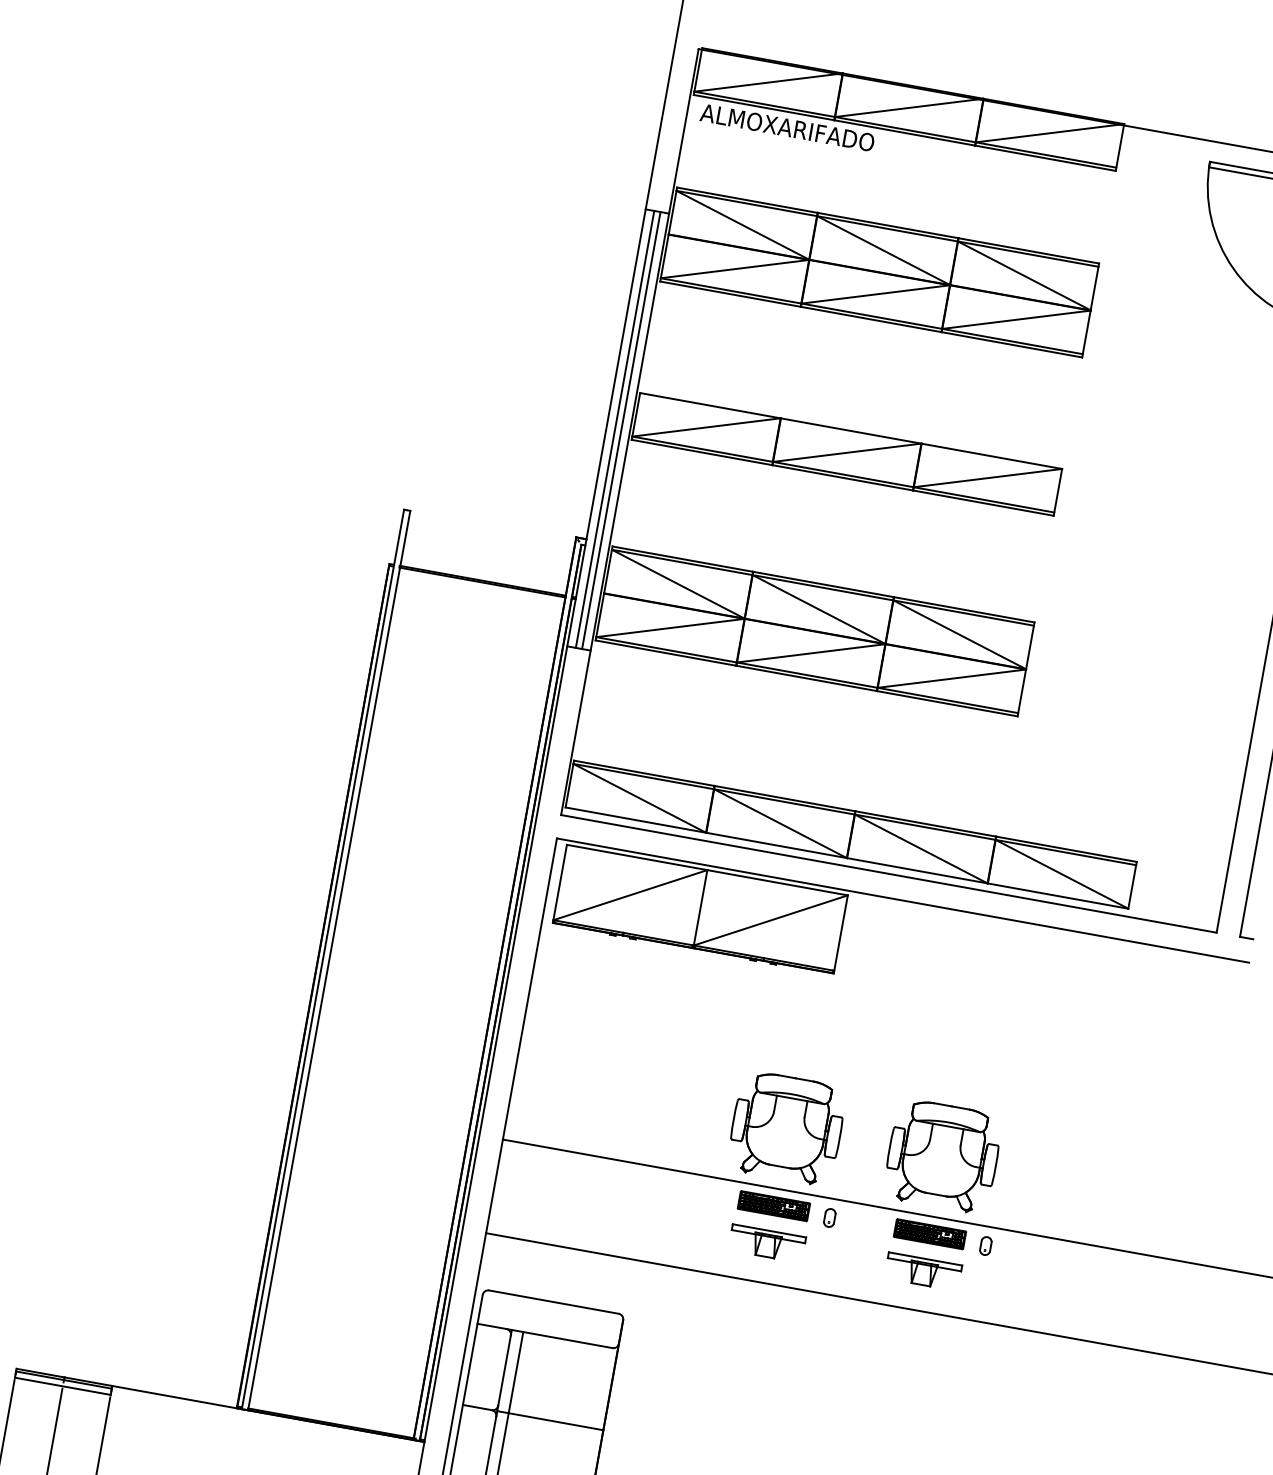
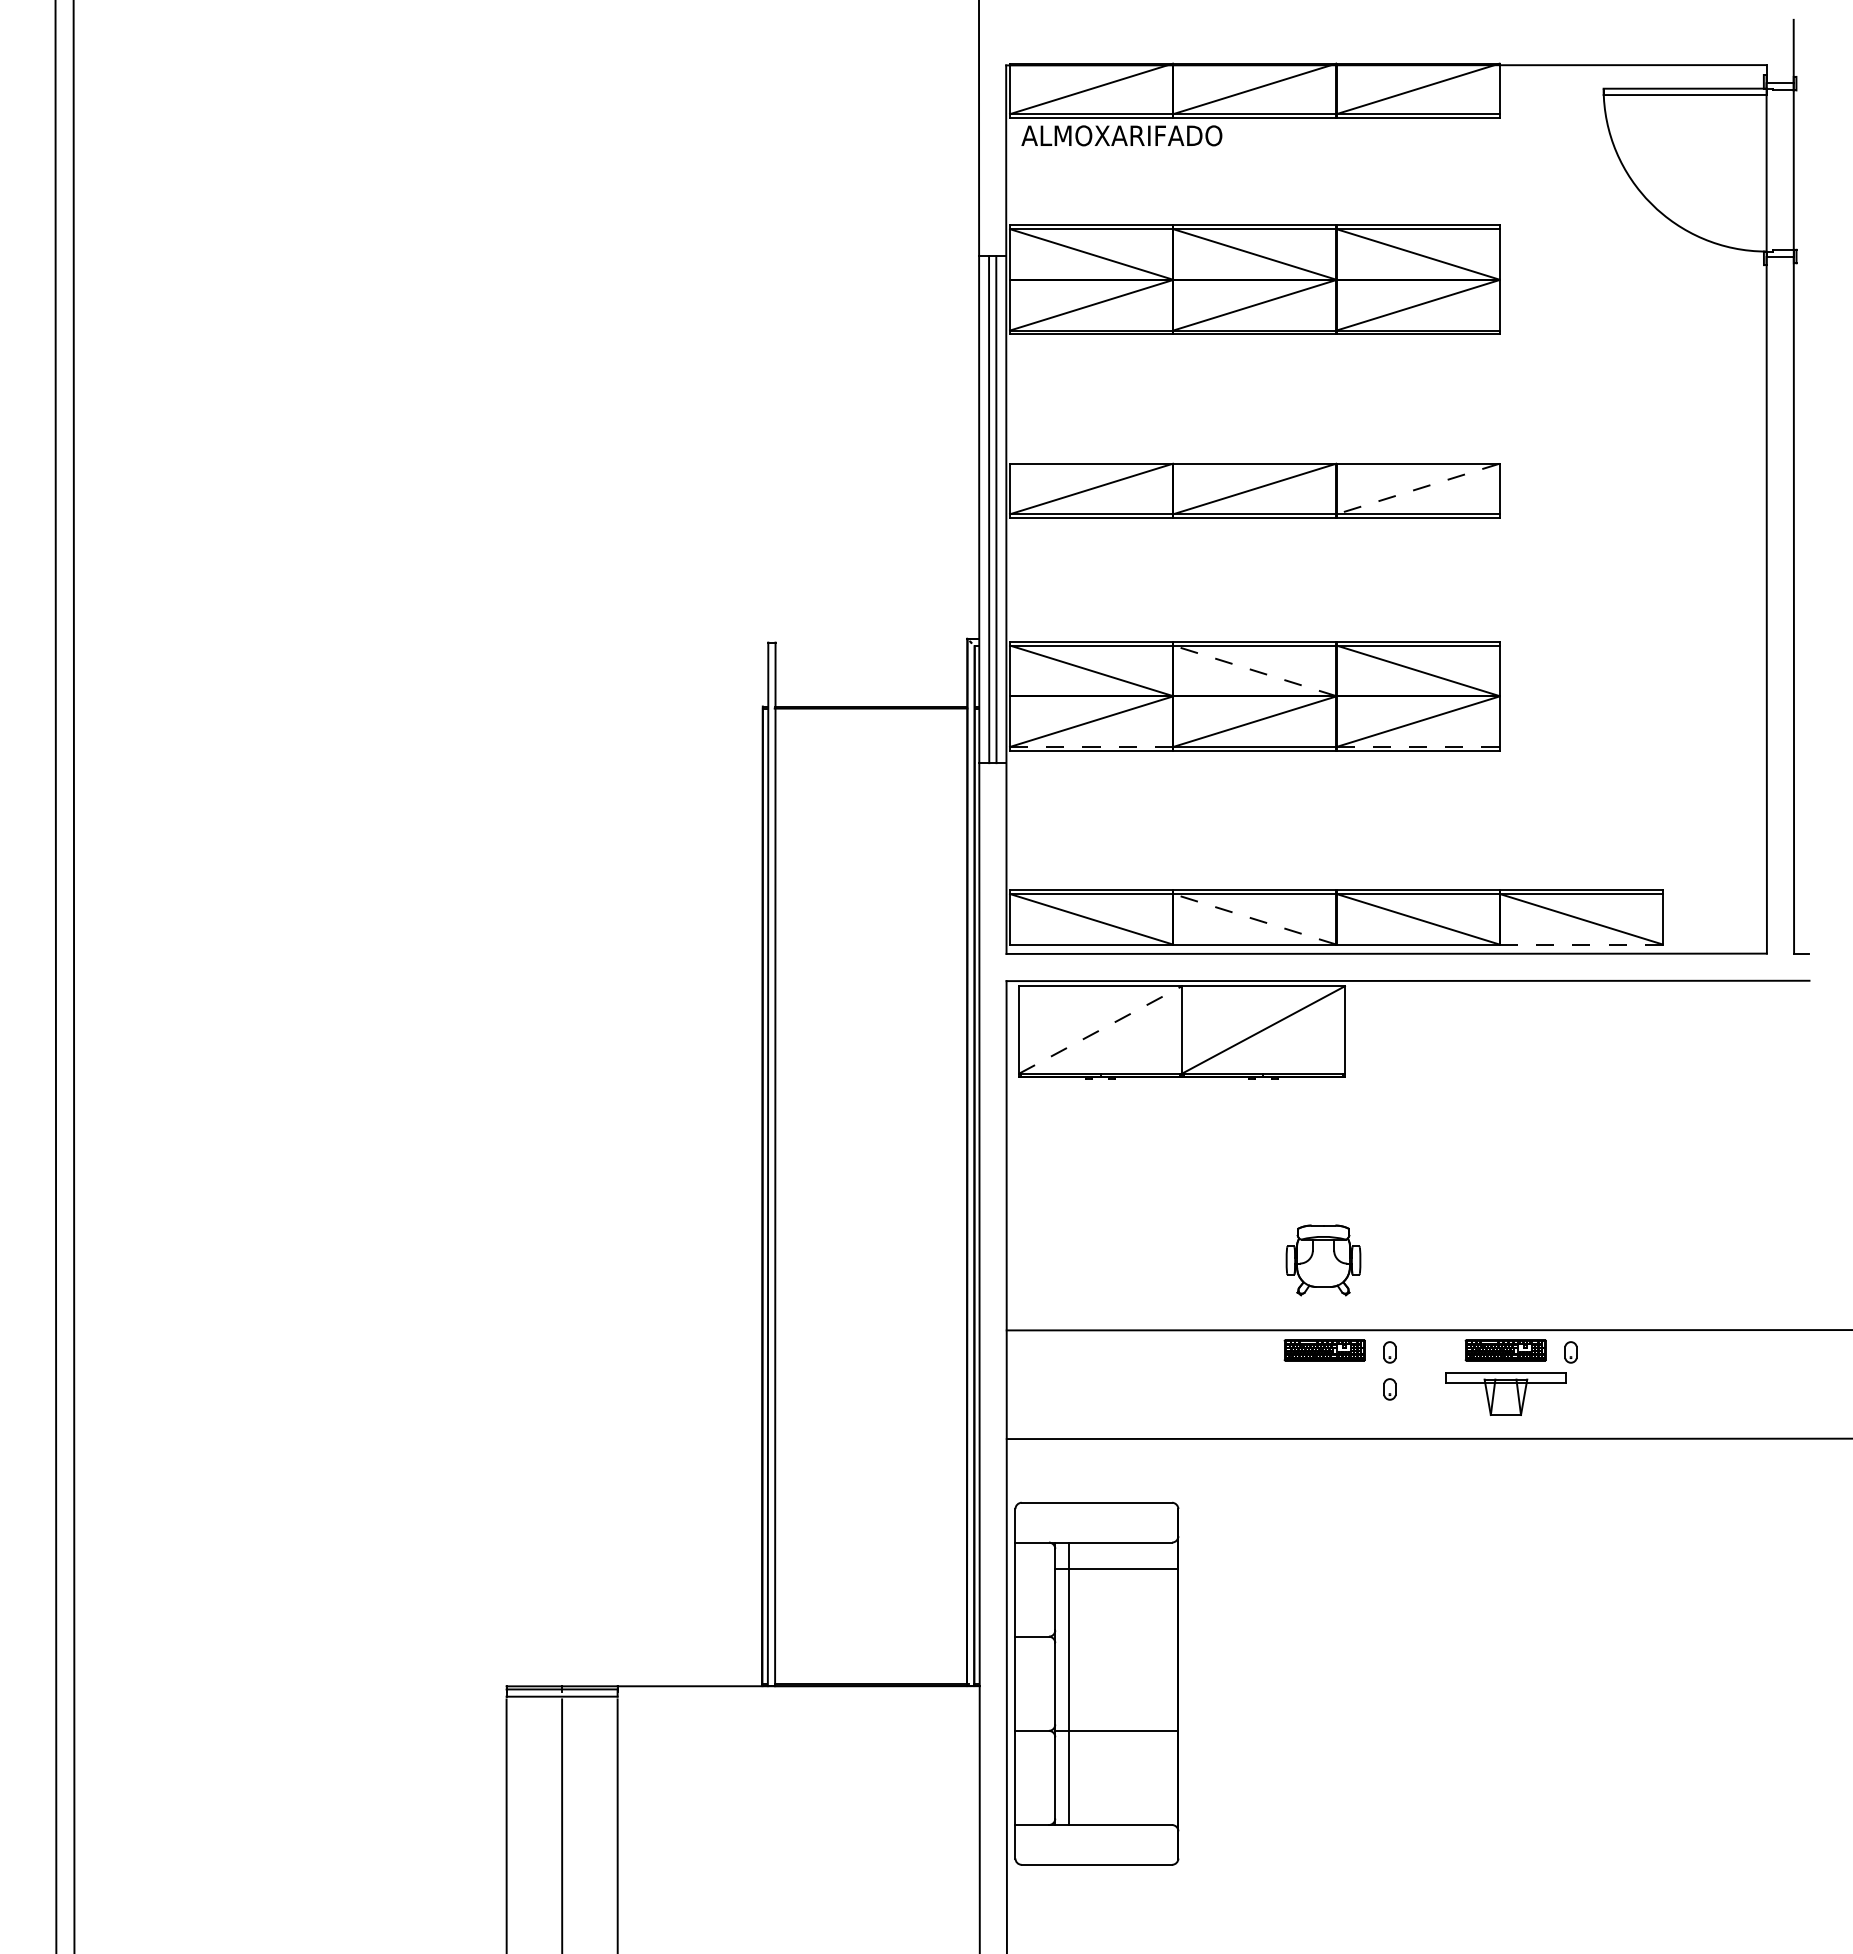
line: (987, 478) -> (1417, 489), solid -> dashed
line: (818, 609) -> (1254, 670), solid -> dashed
line: (666, 649) -> (1091, 746), solid -> dashed
line: (948, 700) -> (1418, 746), solid -> dashed
line: (780, 823) -> (1254, 919), solid -> dashed
line: (630, 894) -> (1100, 1029), solid -> dashed
line: (1058, 896) -> (1581, 944), solid -> dashed
part: (786, 1128) -> (1323, 1260), size x0.6
part: (942, 1156) -> (1504, 1260), removed
part: (767, 1243) -> (1324, 1393), removed
part: (823, 1249) -> (1389, 1389), added
part: (923, 1271) -> (1505, 1393), size x1.4
line: (550, 1420) -> (1116, 1568), moved

